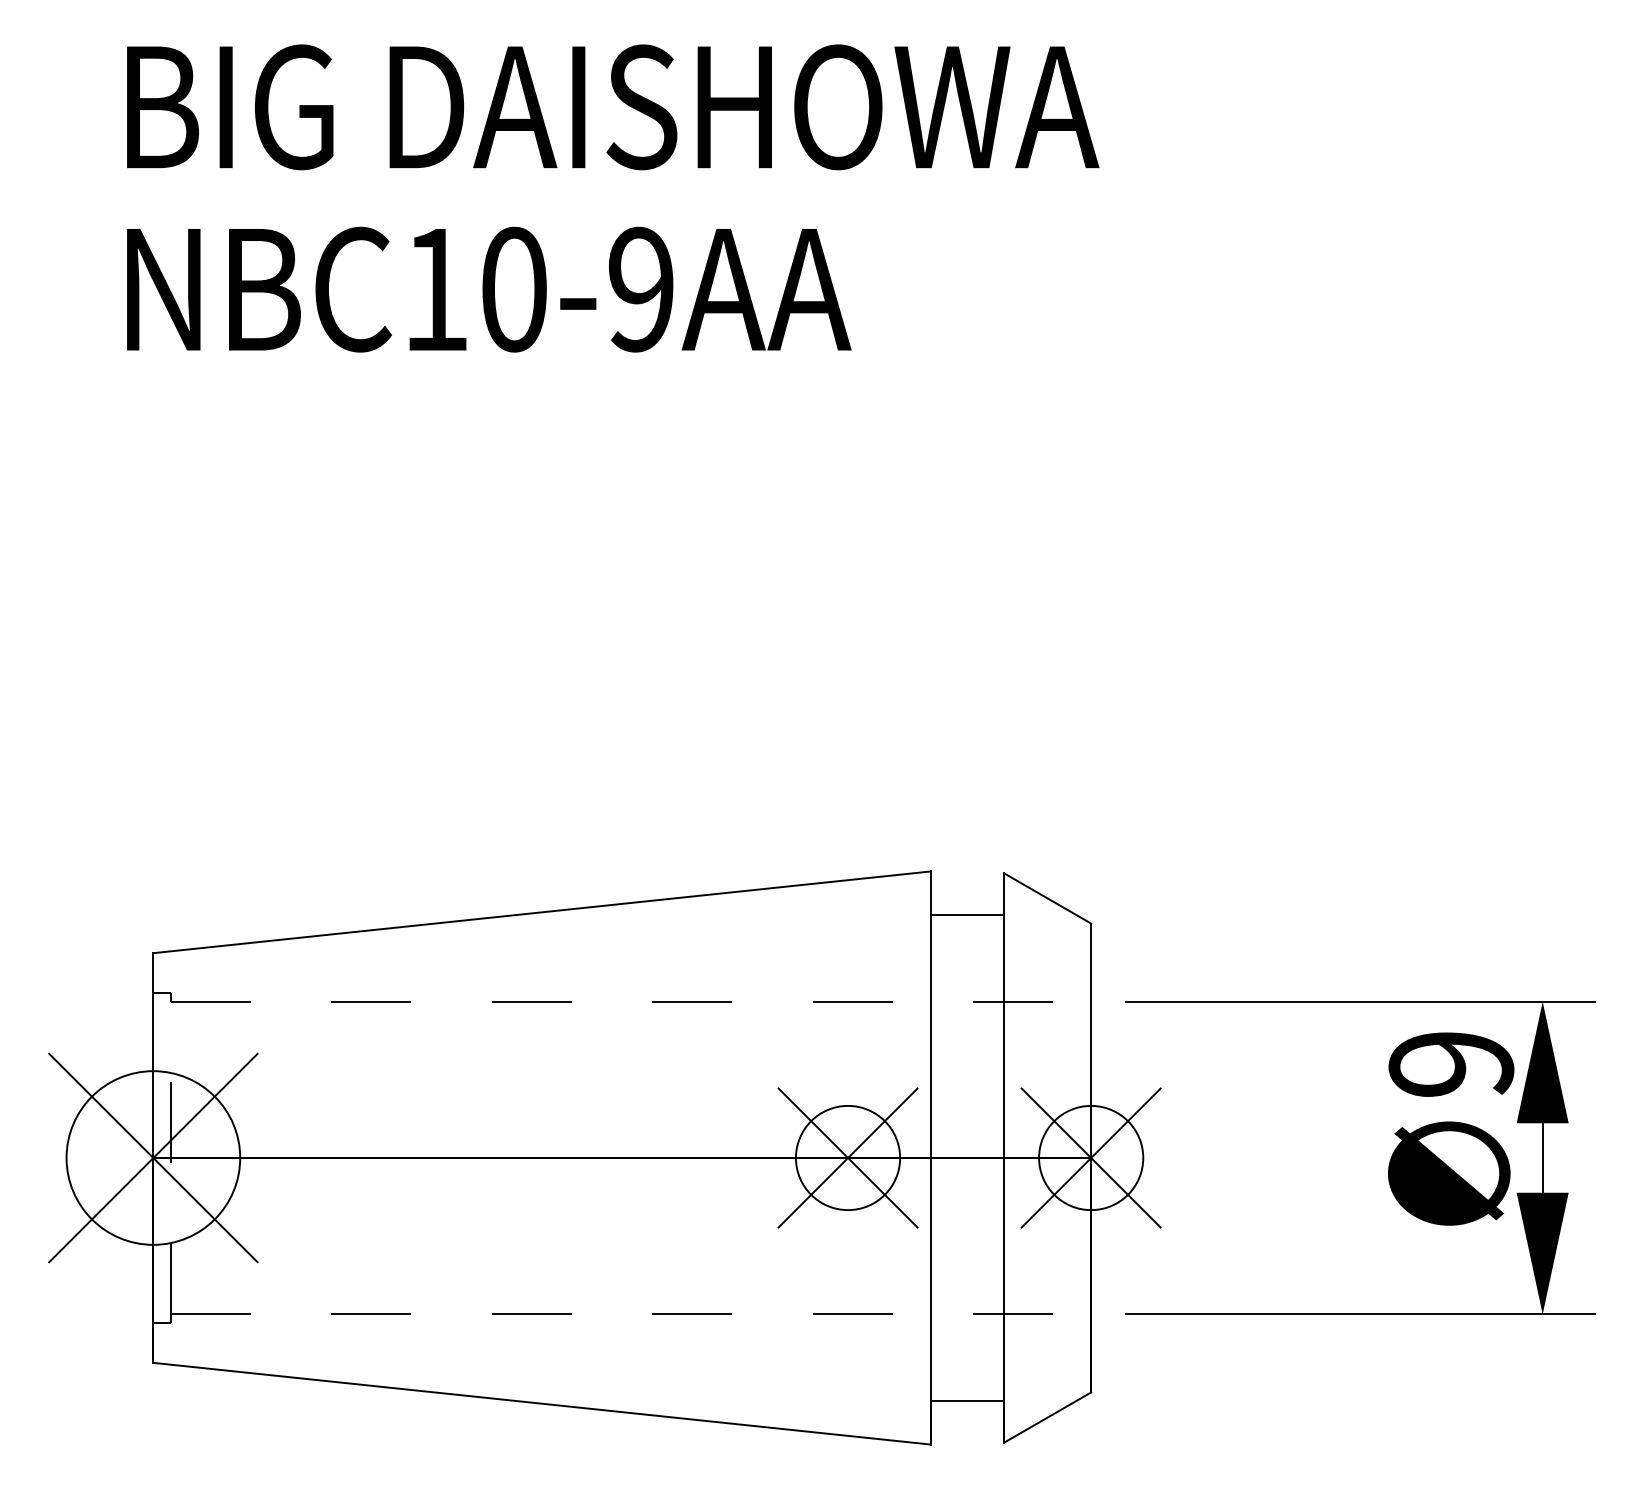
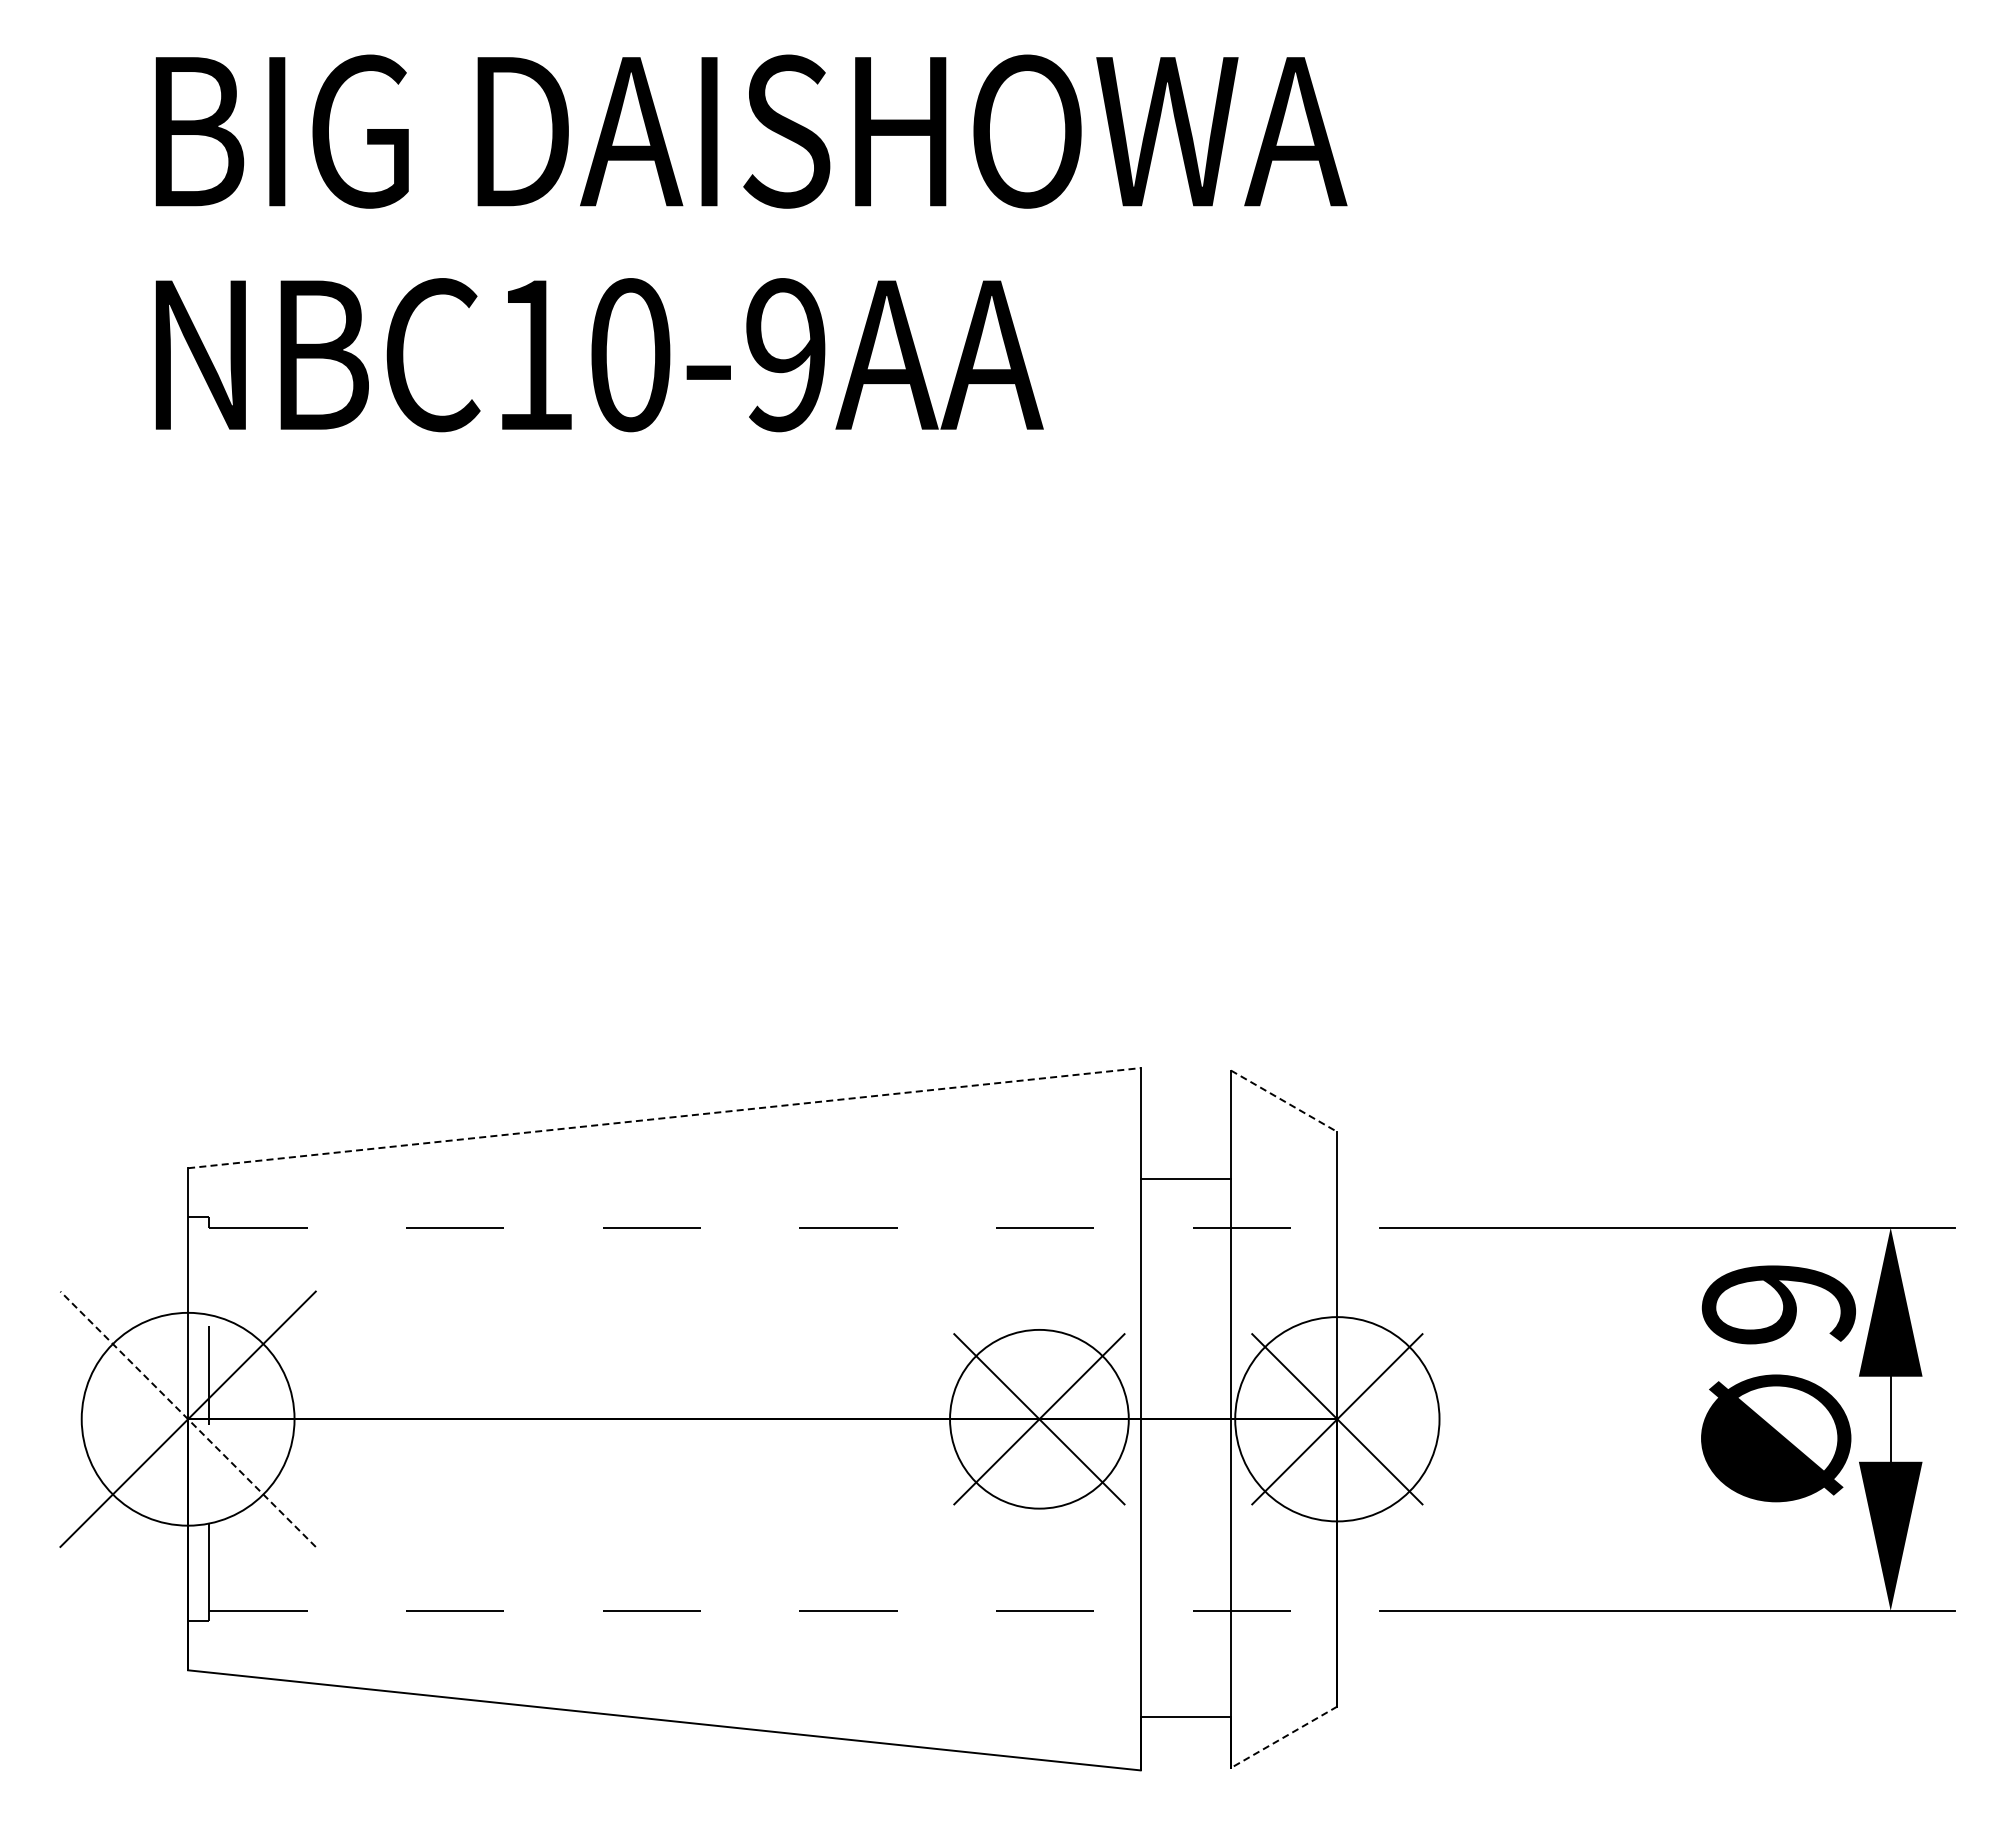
line: (1048, 898) -> (1284, 1101), solid -> dashed
line: (542, 912) -> (664, 1118), solid -> dashed
line: (967, 915) -> (1185, 1179), moved
line: (153, 1158) -> (188, 1419), solid -> dashed
circle: (848, 1158) -> (1039, 1419), size x1.4
circle: (1091, 1158) -> (1337, 1419), size x1.6
line: (1047, 1417) -> (1283, 1737), solid -> dashed

